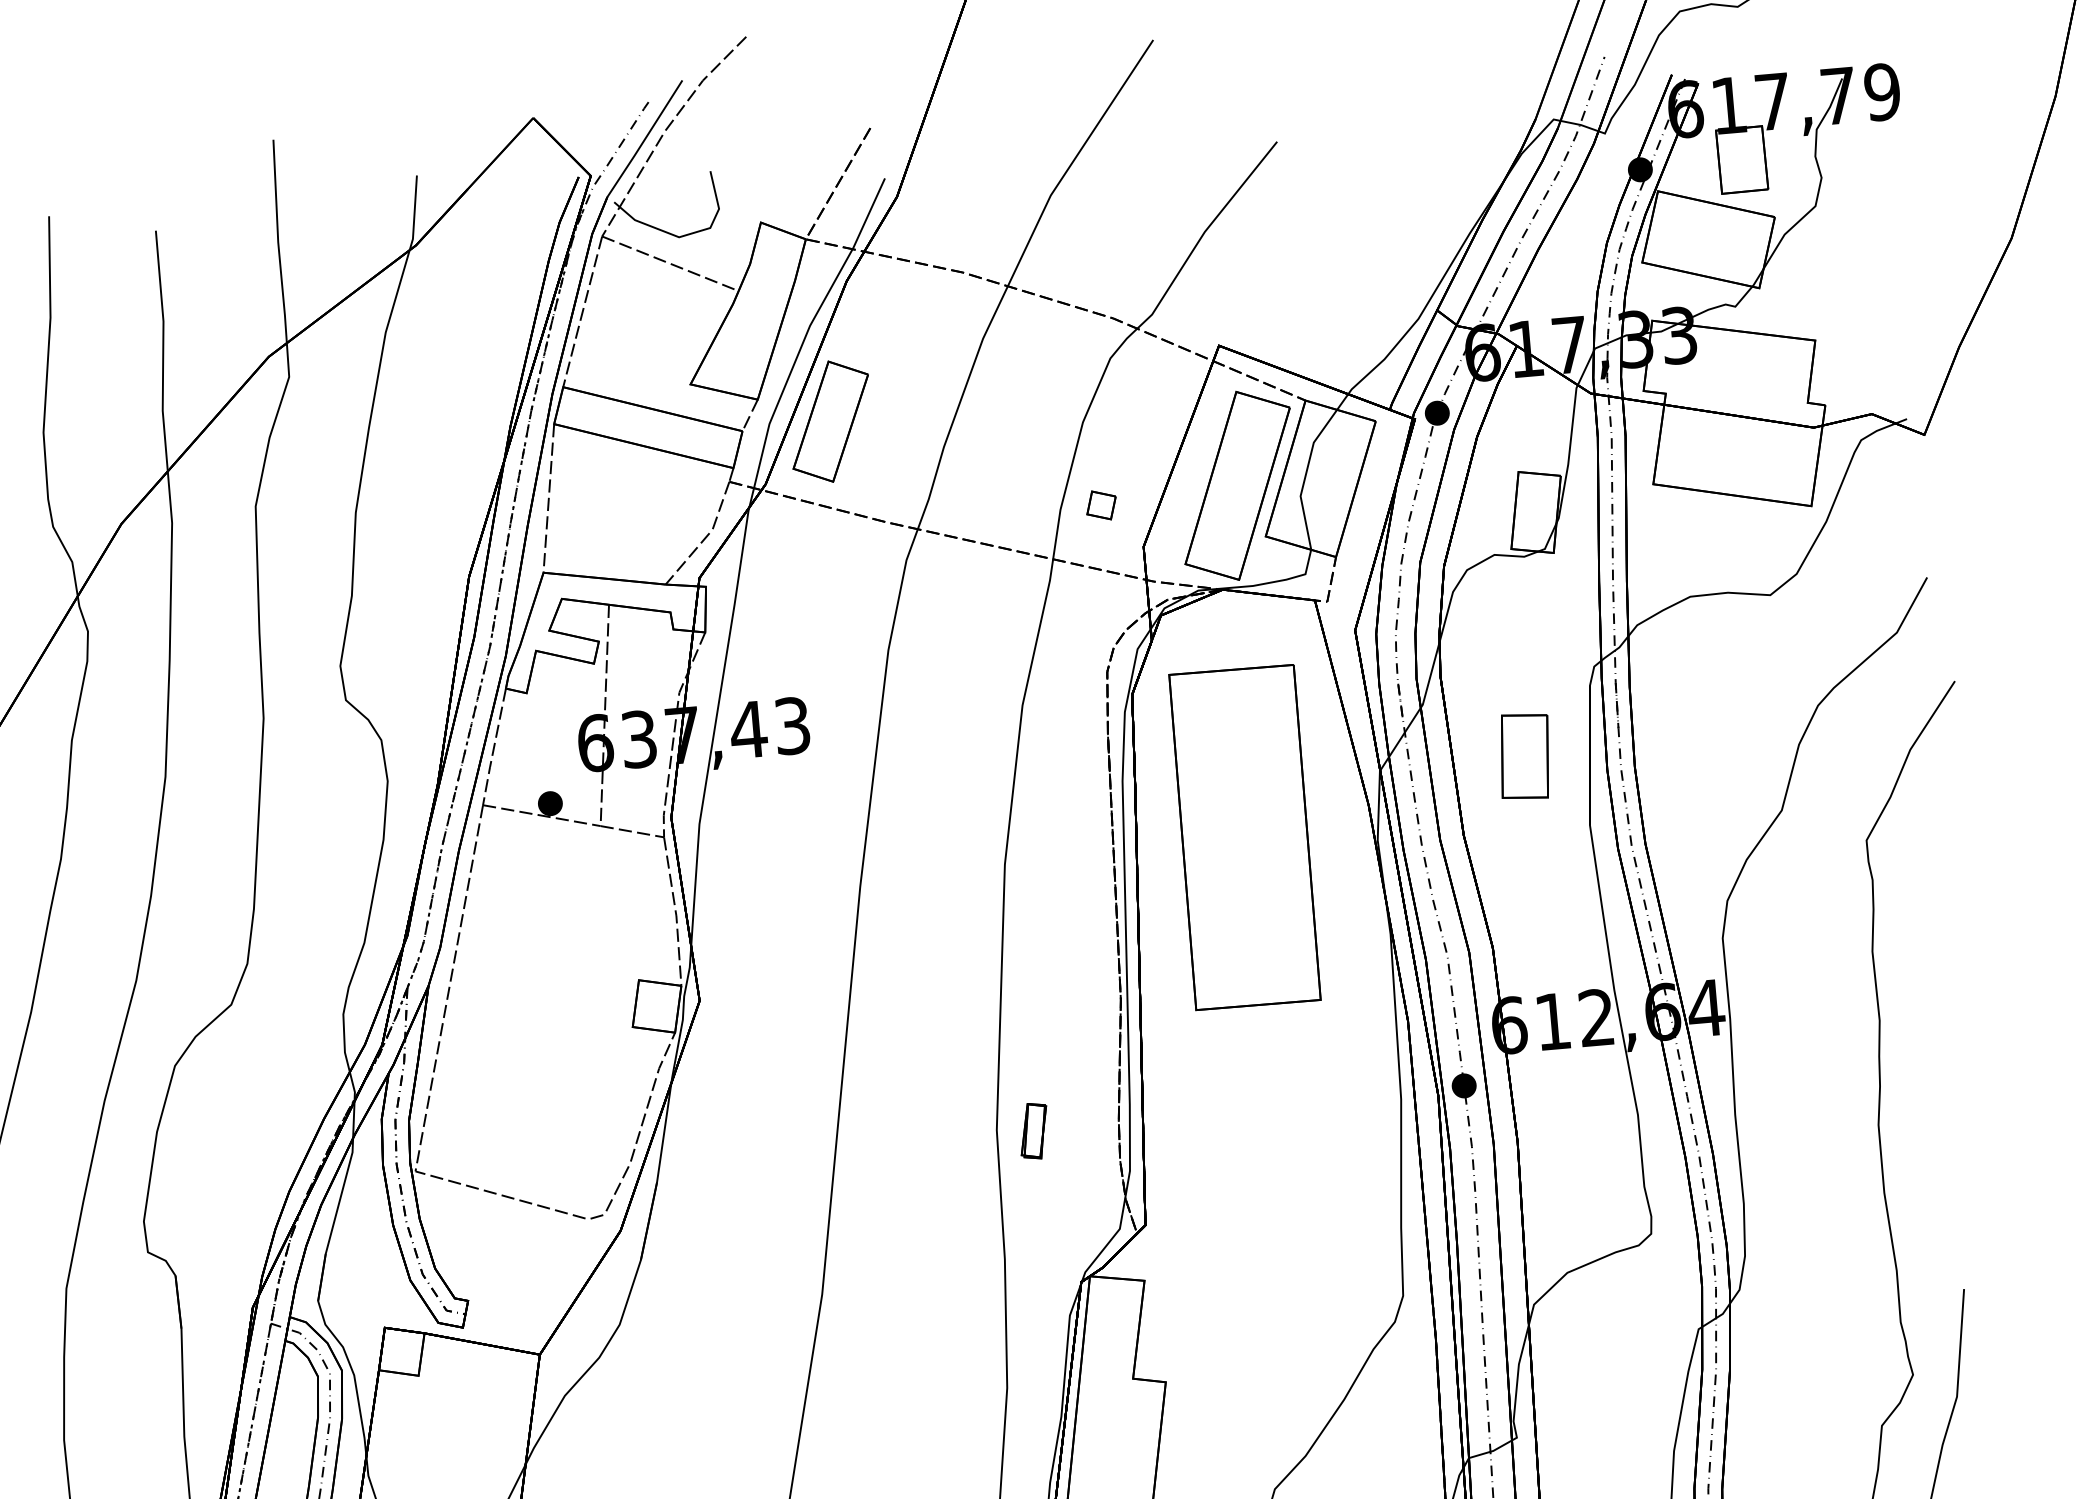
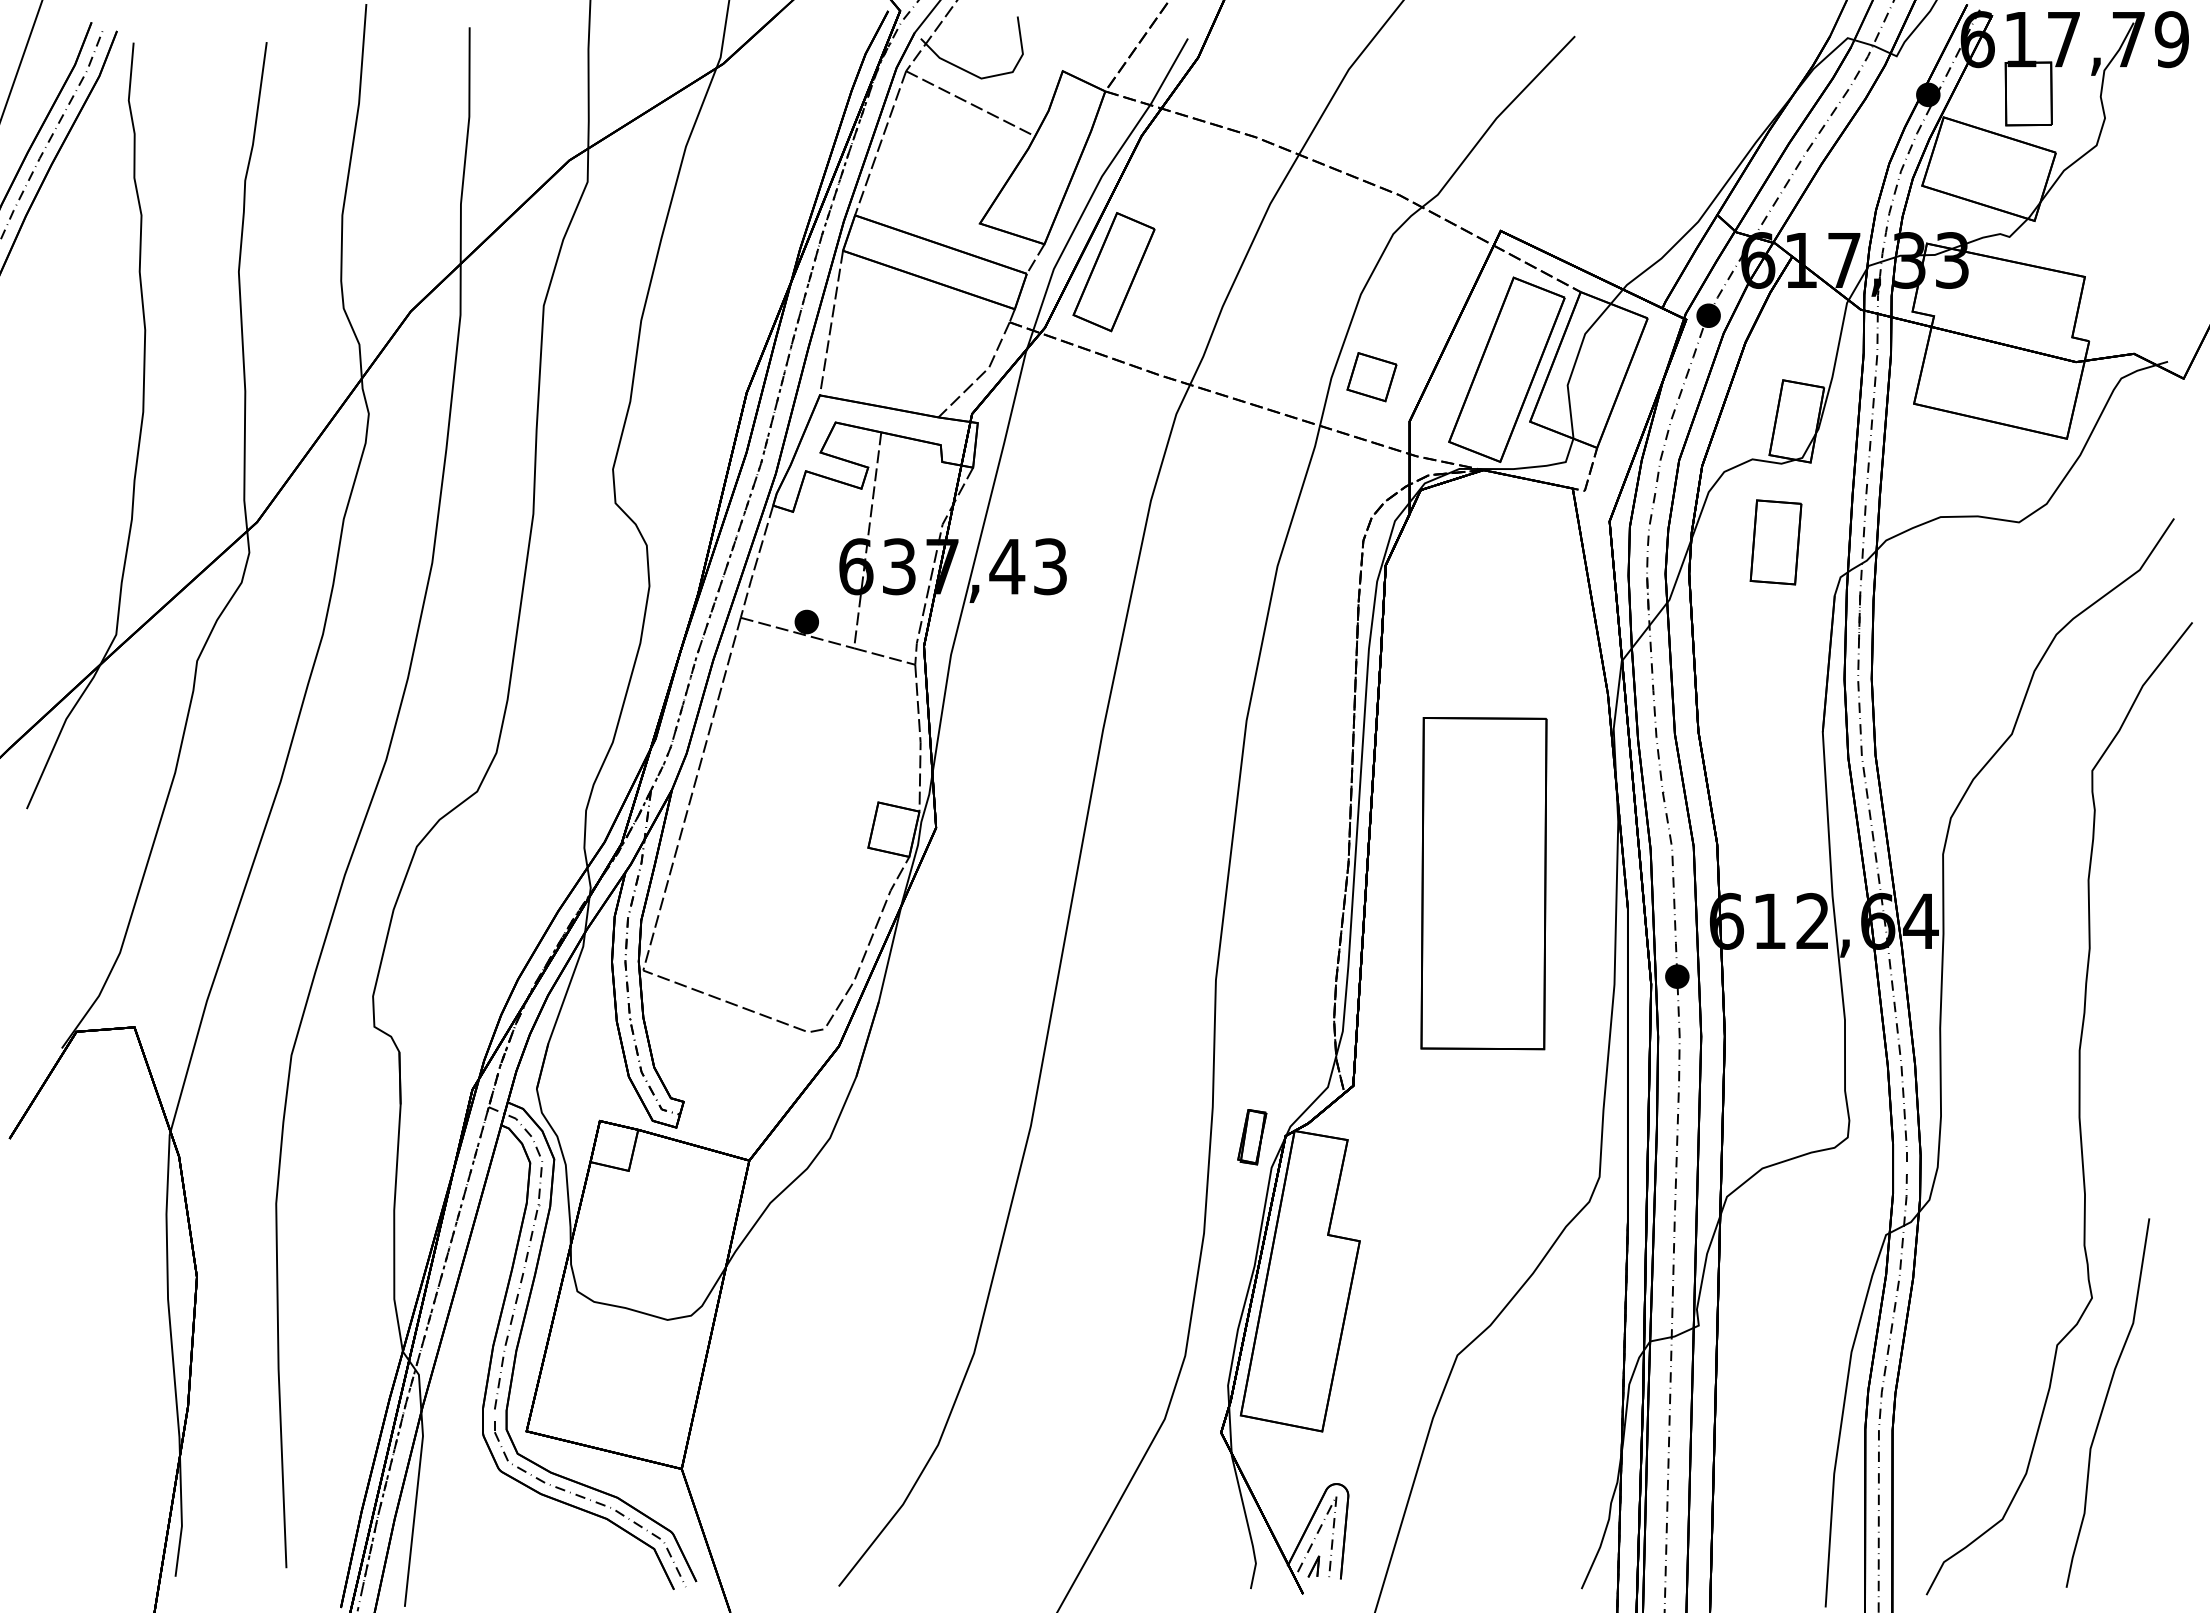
part: (1101, 505) -> (1371, 377), size x1.67
part: (1524, 756) -> (1775, 542), moved
part: (1244, 837) -> (1483, 883), moved
part: (1034, 1131) -> (1252, 1137), moved

